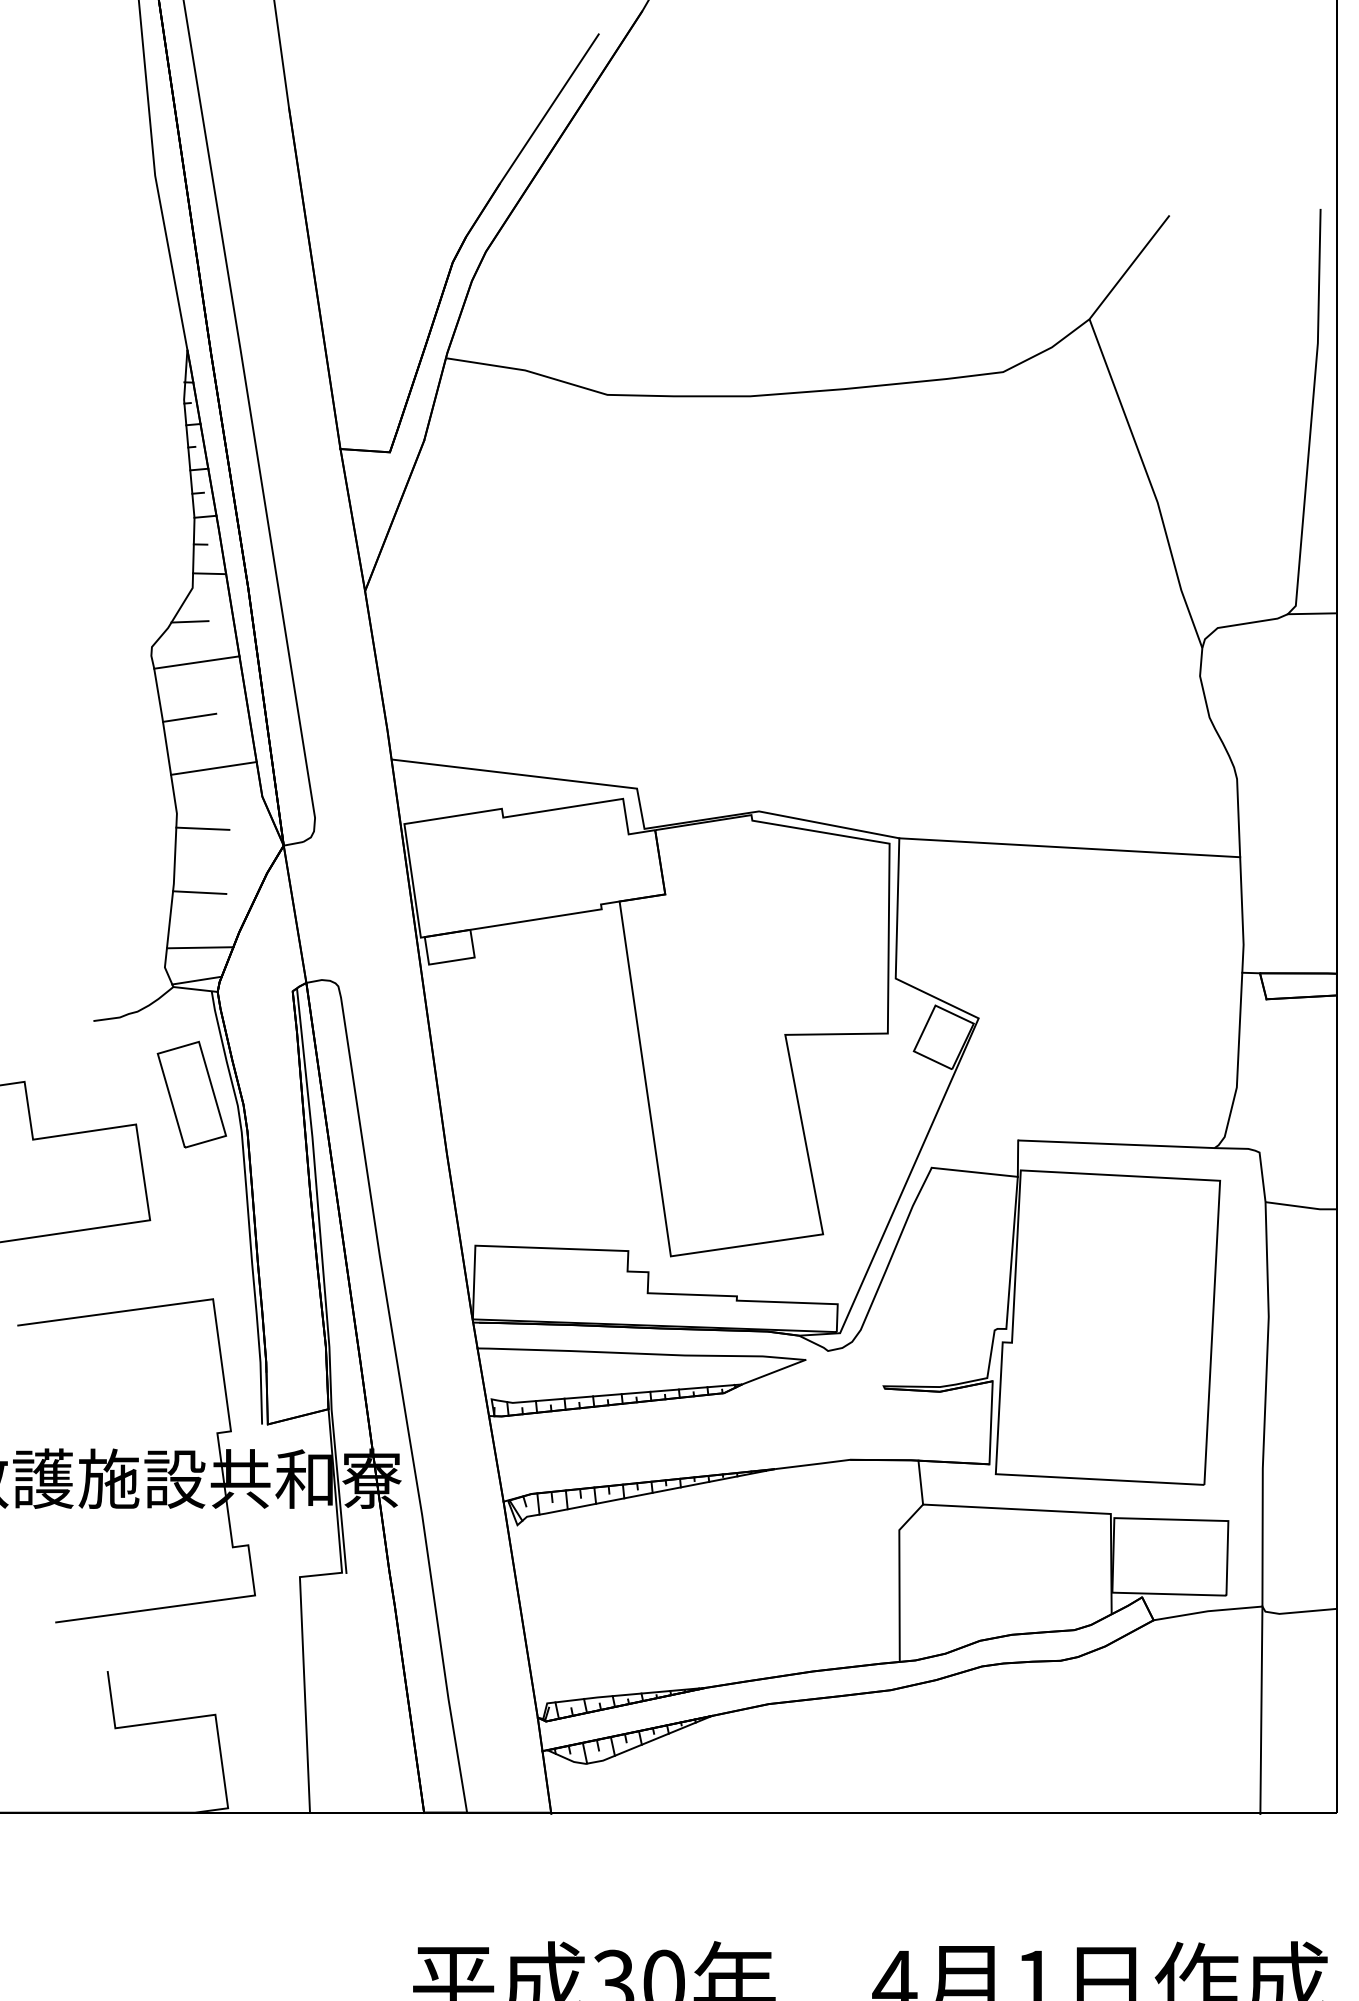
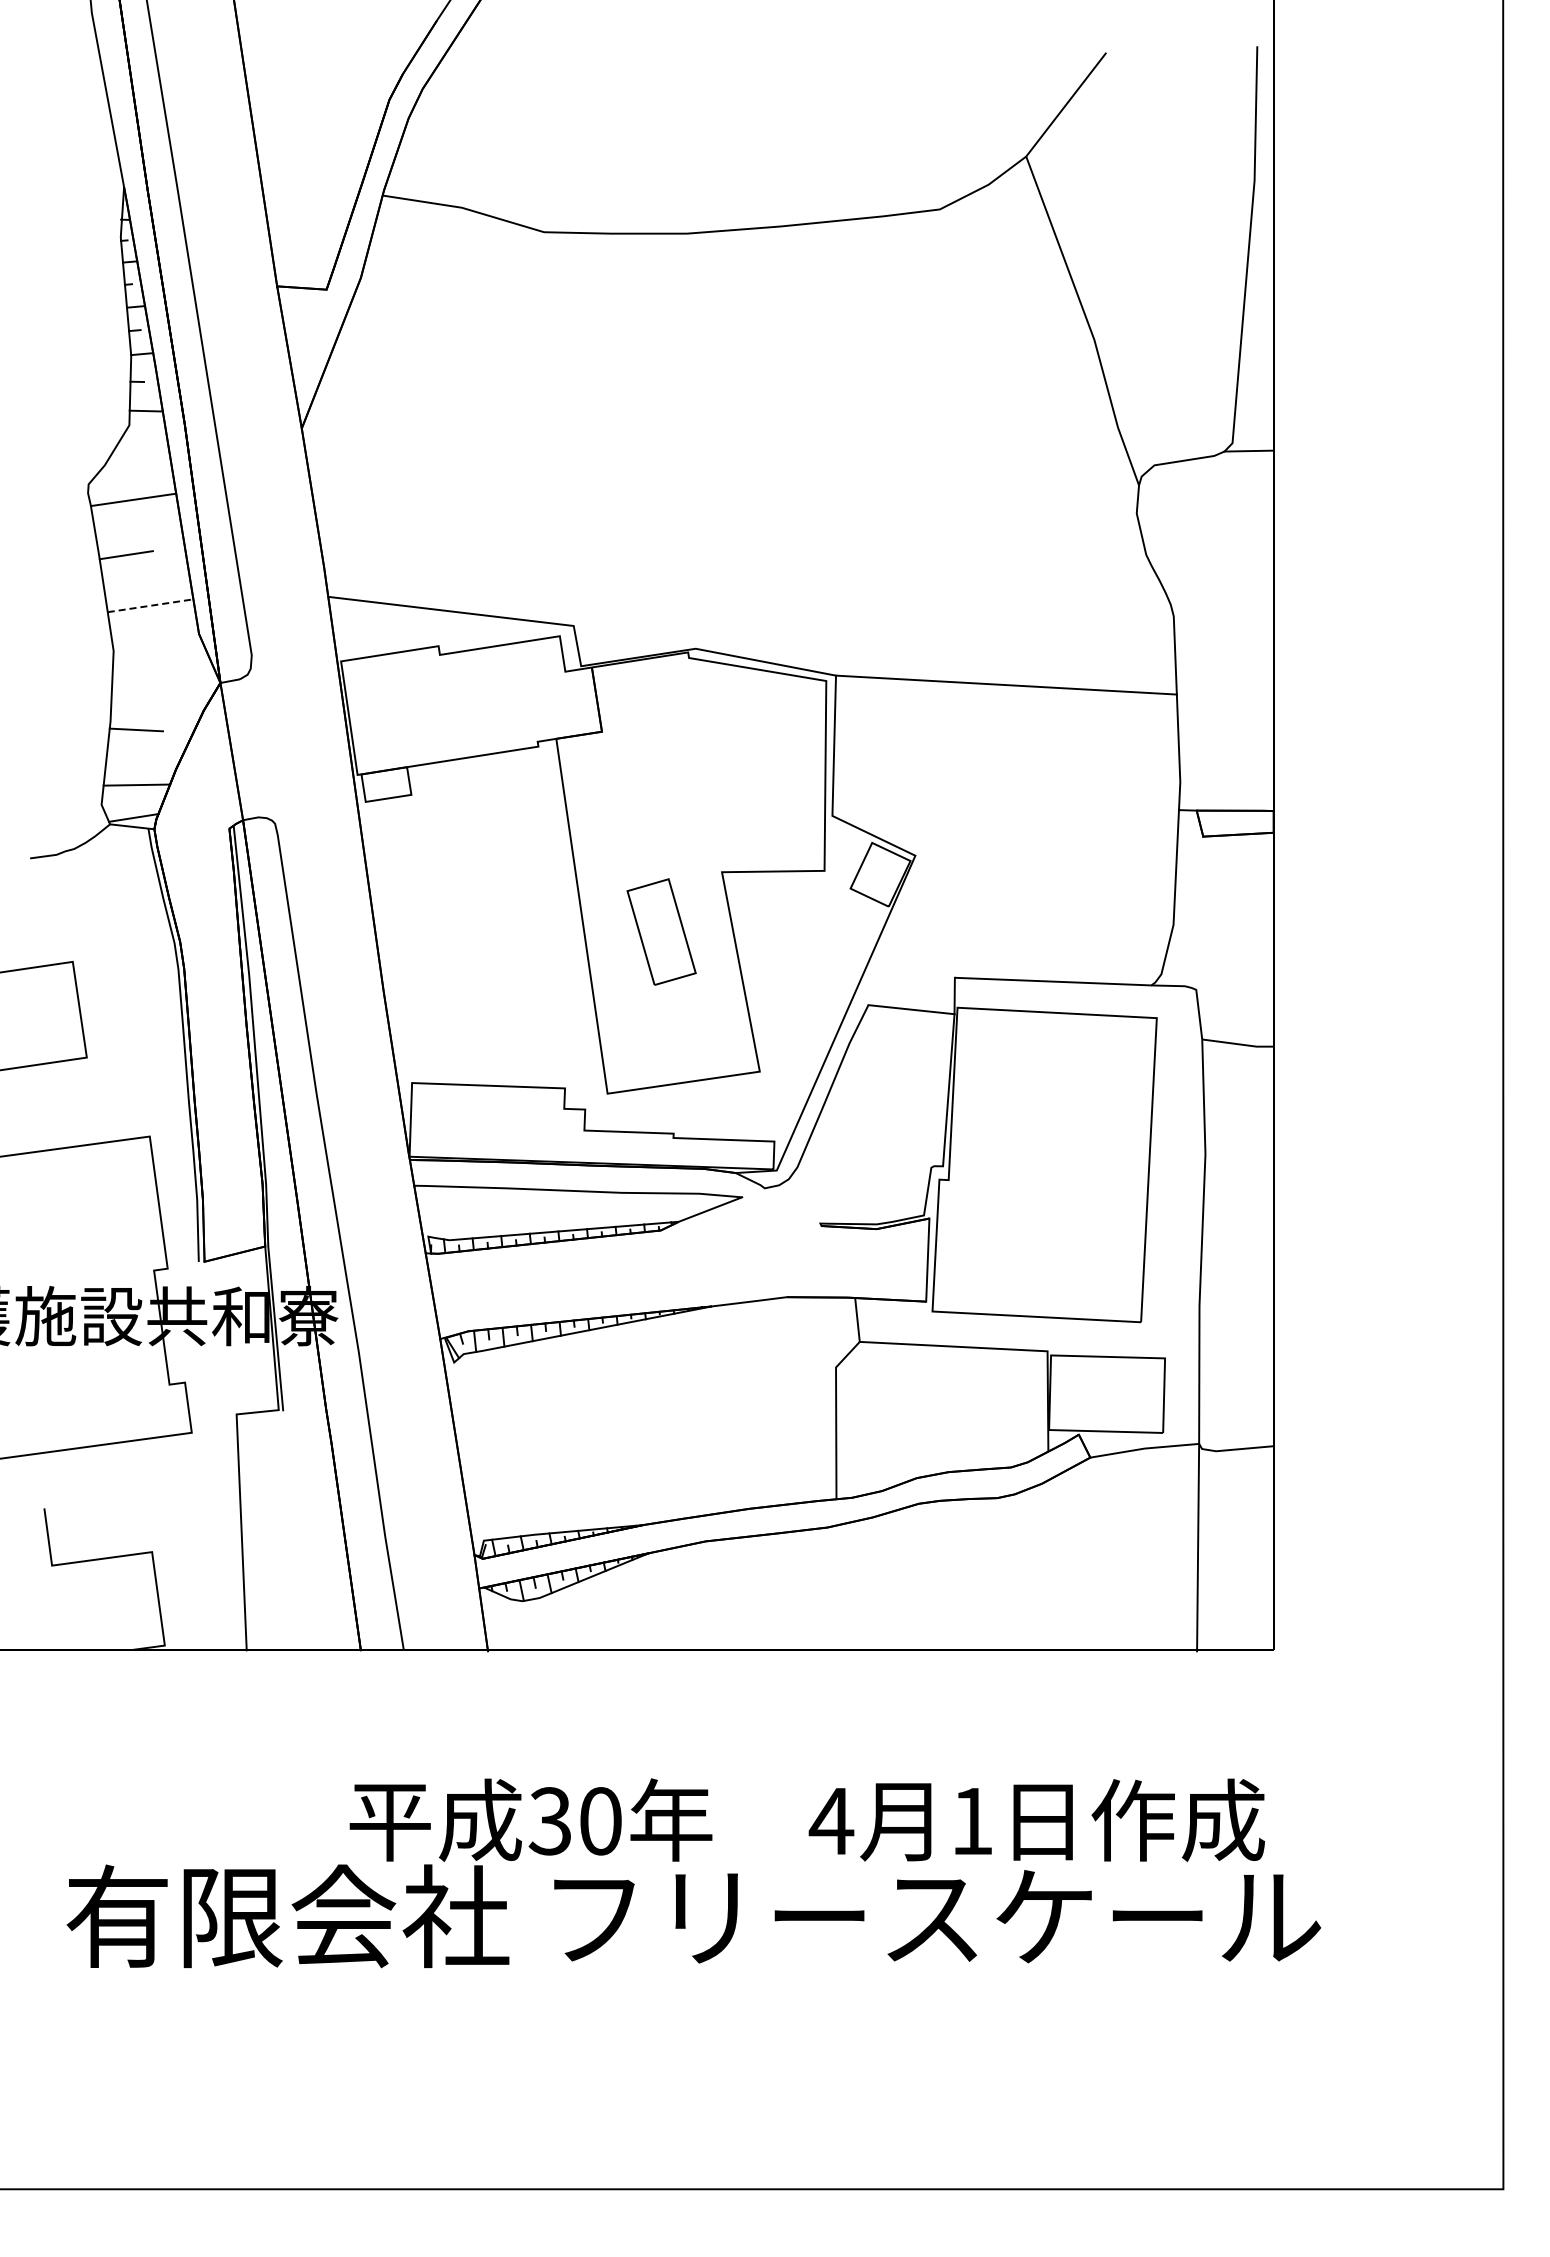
line: (189, 621) -> (126, 458), removed
line: (214, 768) -> (151, 605), solid -> dashed
line: (202, 828) -> (139, 665), removed
part: (191, 1094) -> (661, 931), moved

